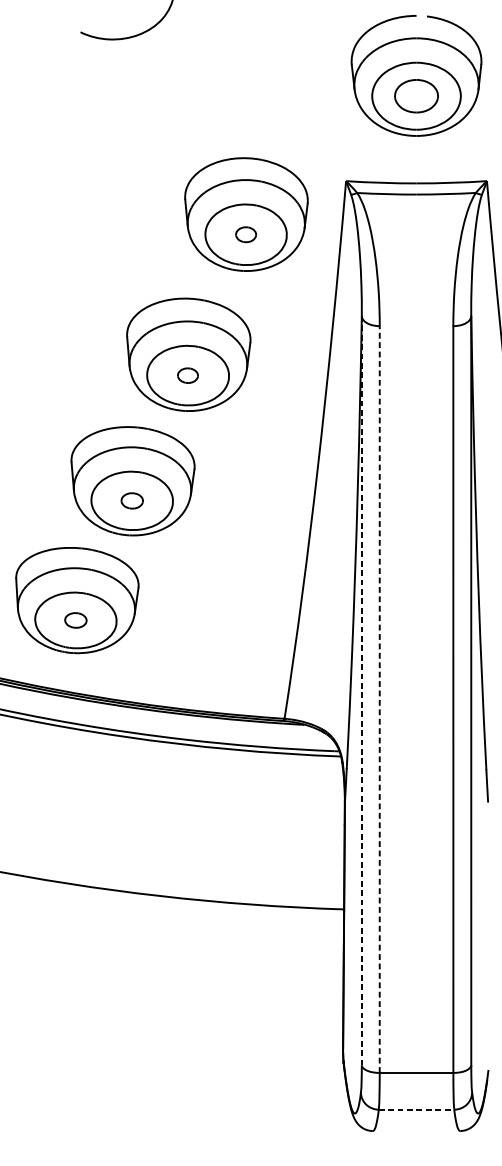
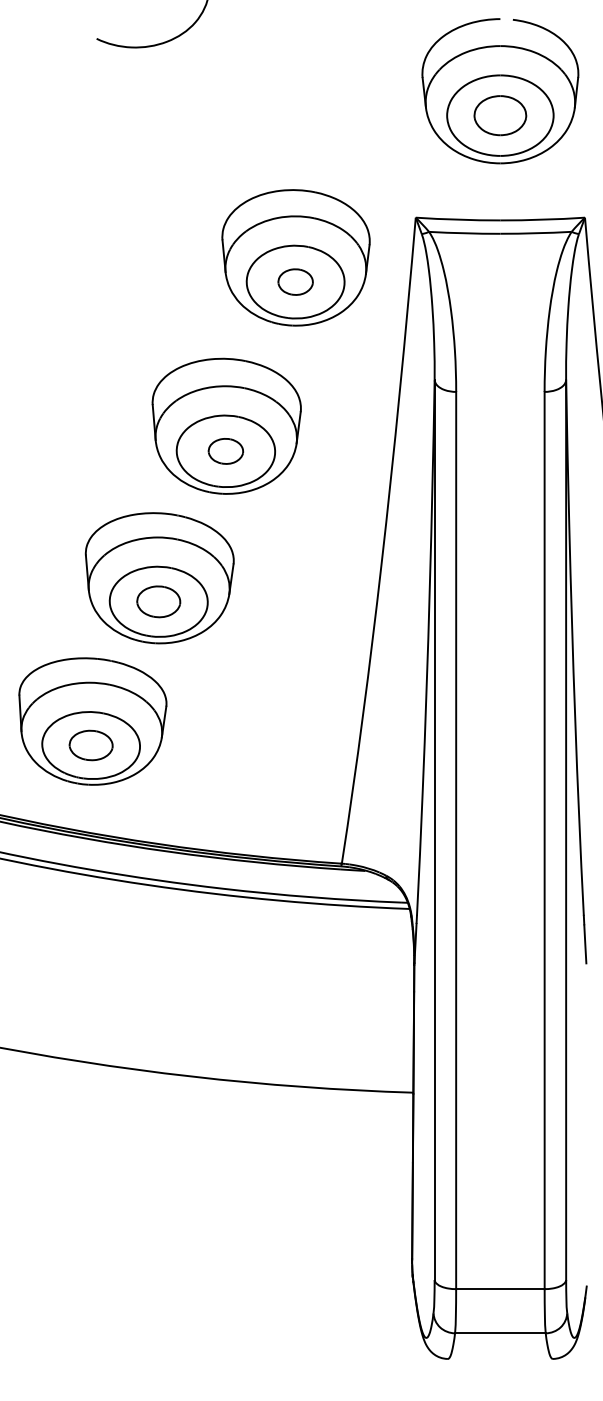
part: (246, 234) -> (295, 281), size x1.43
part: (187, 375) -> (225, 451), size x1.43
part: (131, 500) -> (158, 601), size x1.67
part: (75, 620) -> (90, 745), size x1.67
line: (361, 691) -> (434, 830), dashed -> solid
line: (380, 699) -> (456, 840), dashed -> solid
line: (416, 1109) -> (500, 1333), dashed -> solid

